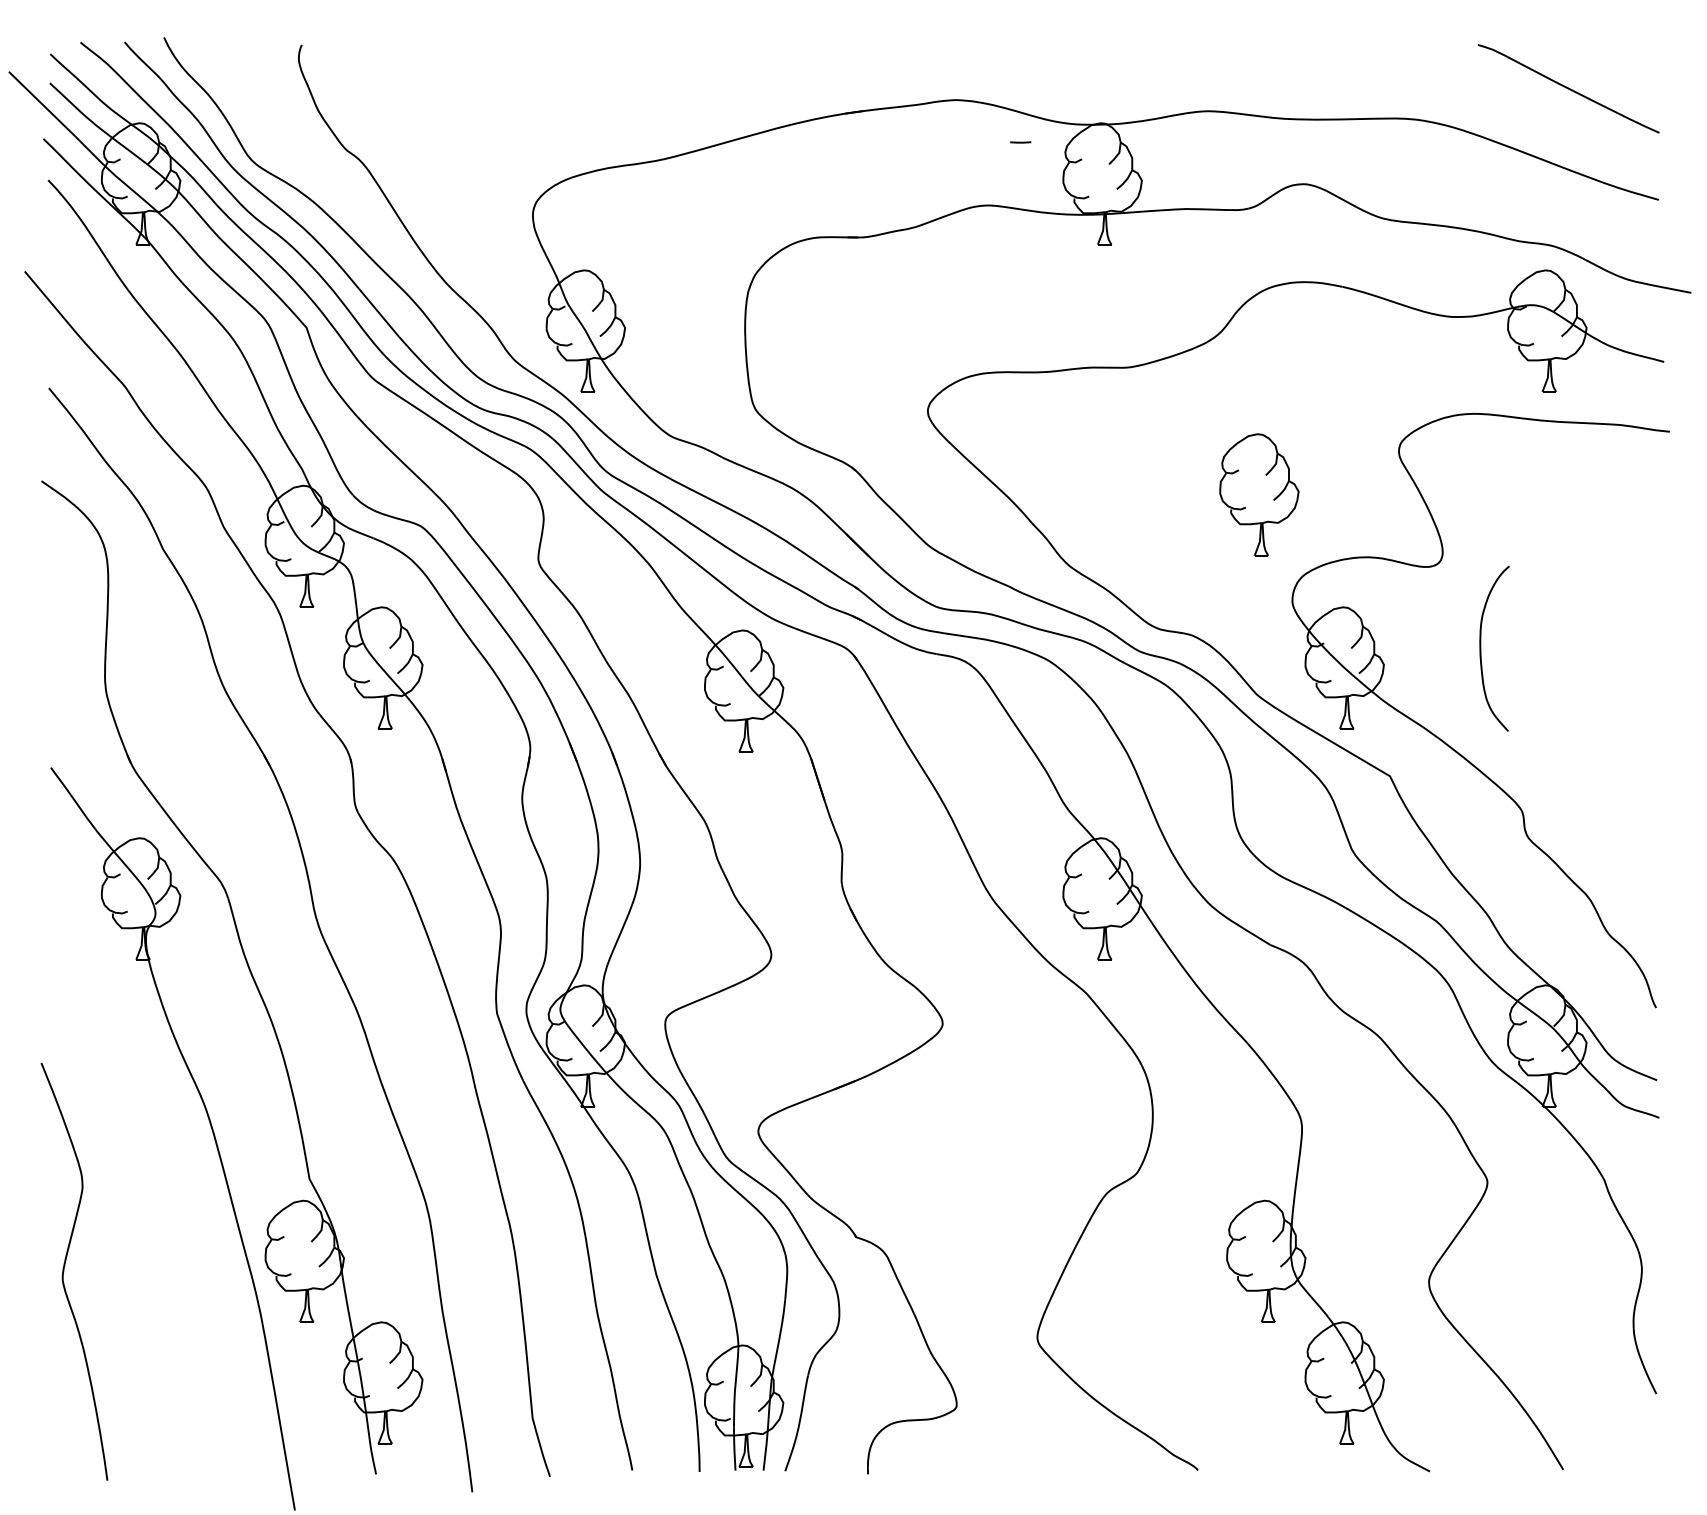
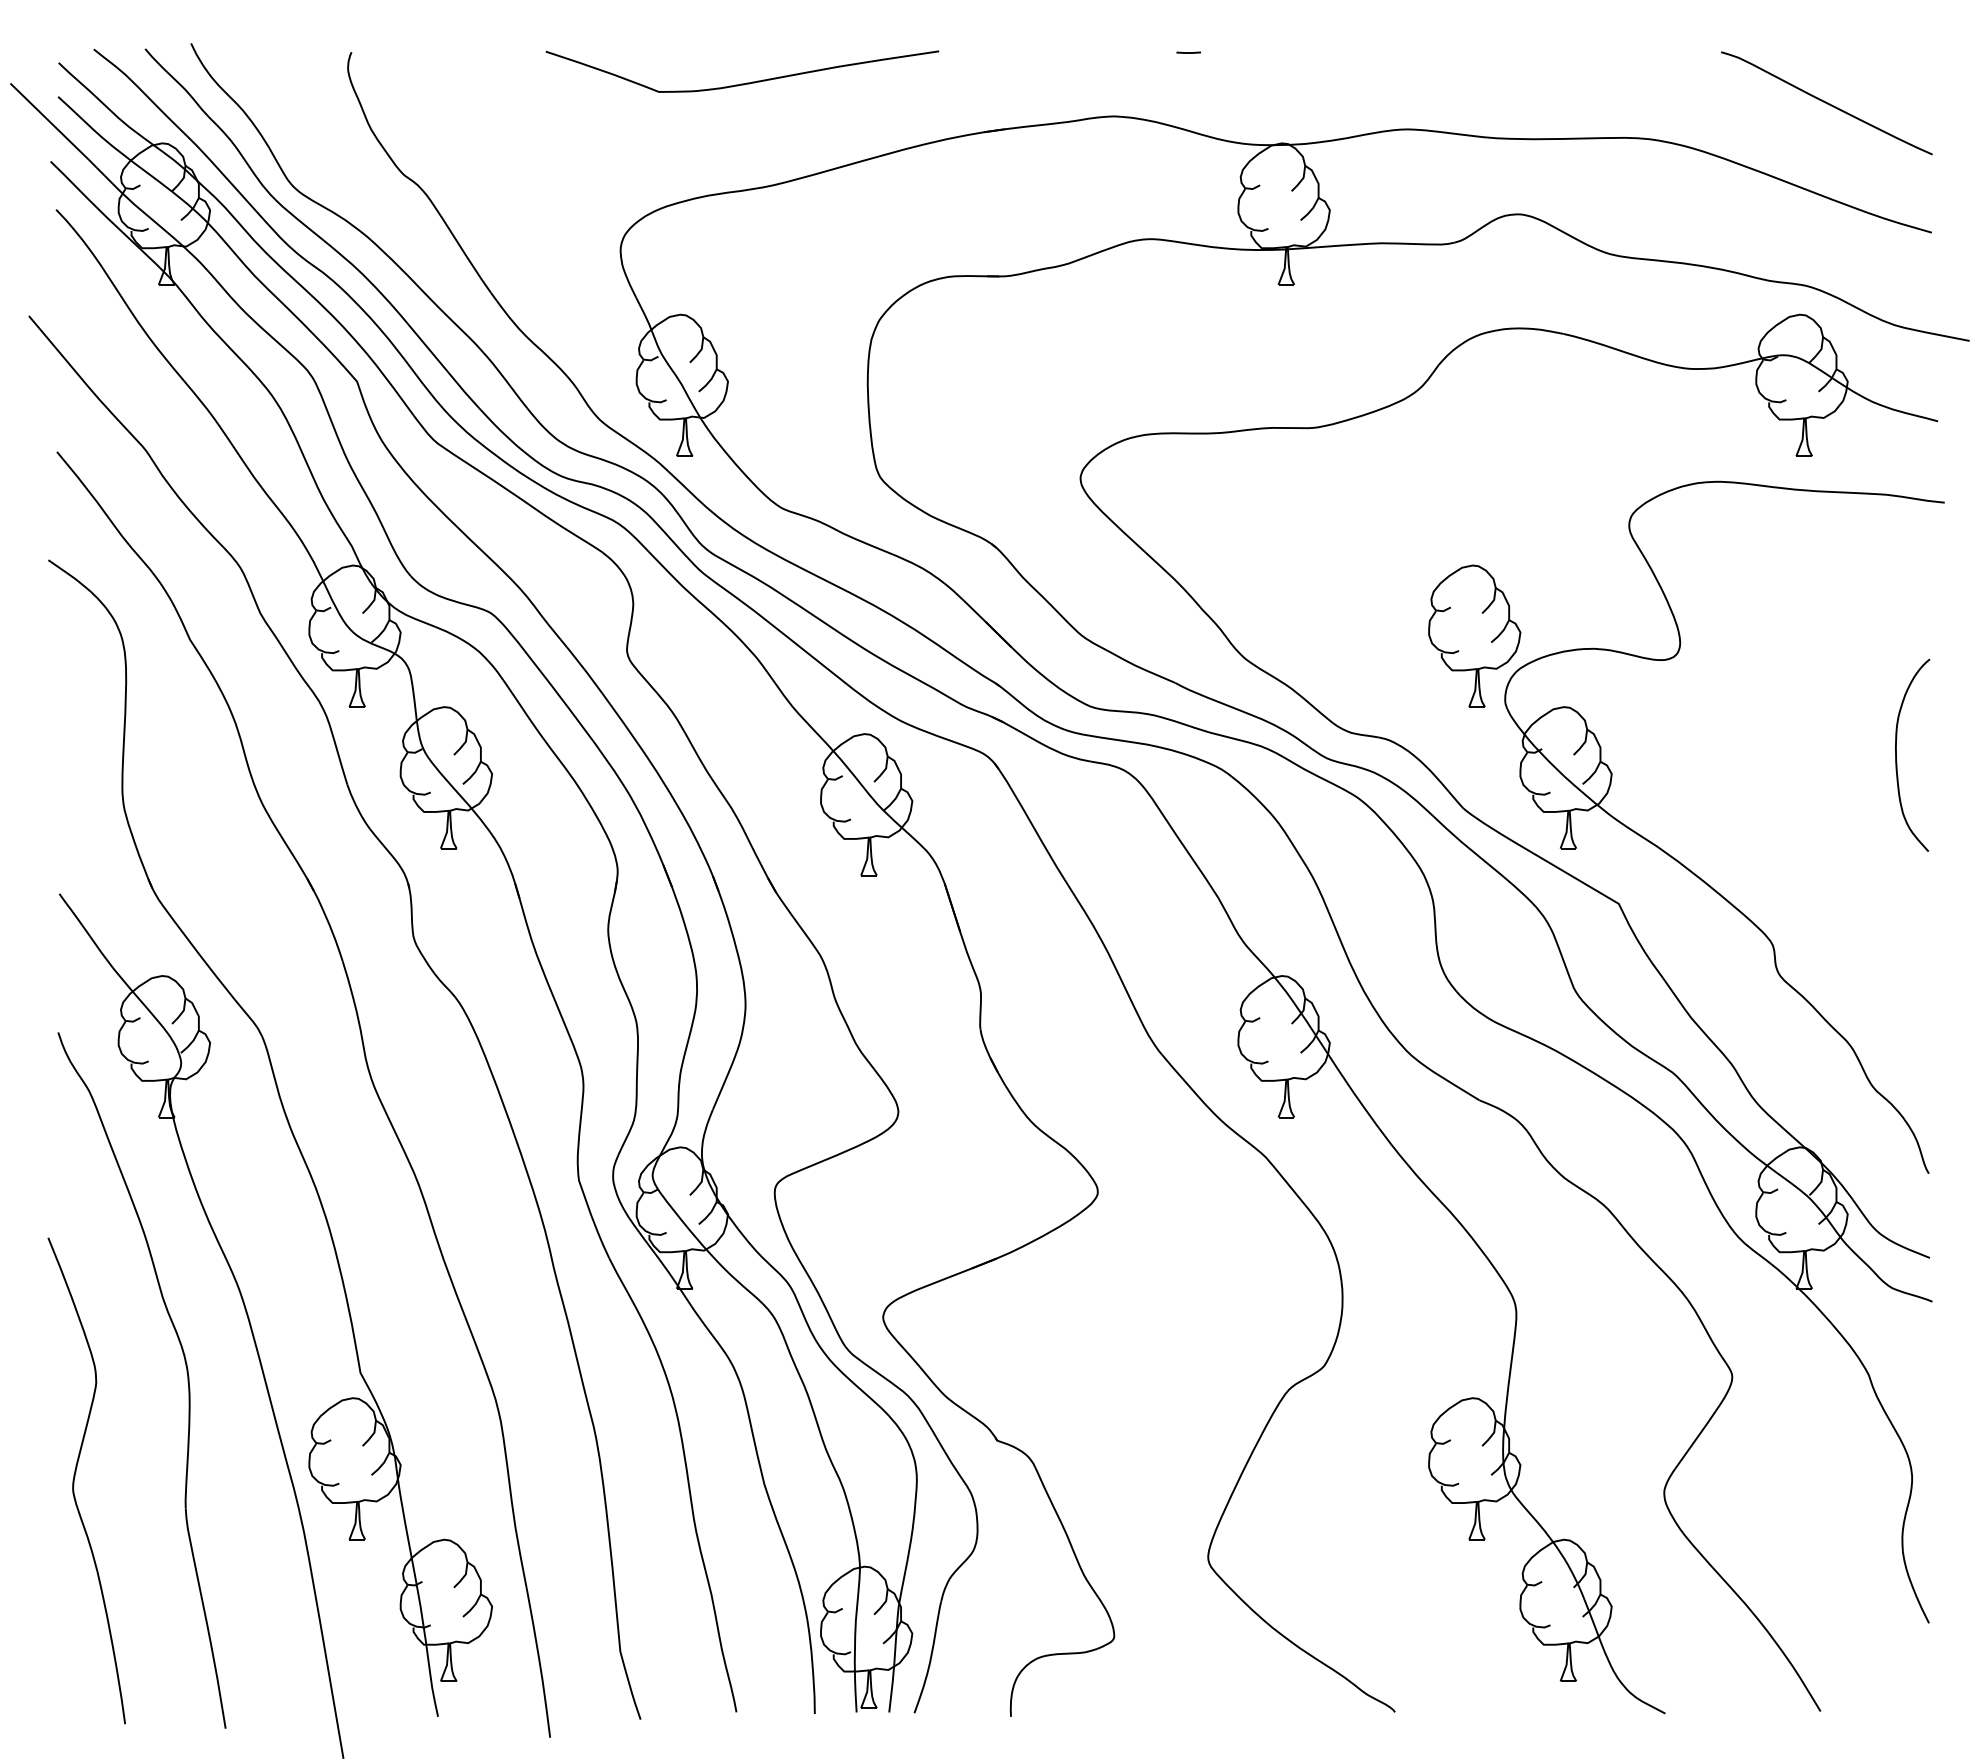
curve: (640, 70) -> (746, 82), added
line: (1020, 142) -> (1188, 52), moved
part: (1259, 494) -> (1474, 635), moved
curve: (1480, 648) -> (1896, 754), moved
part: (160, 1178) -> (186, 1372), added

